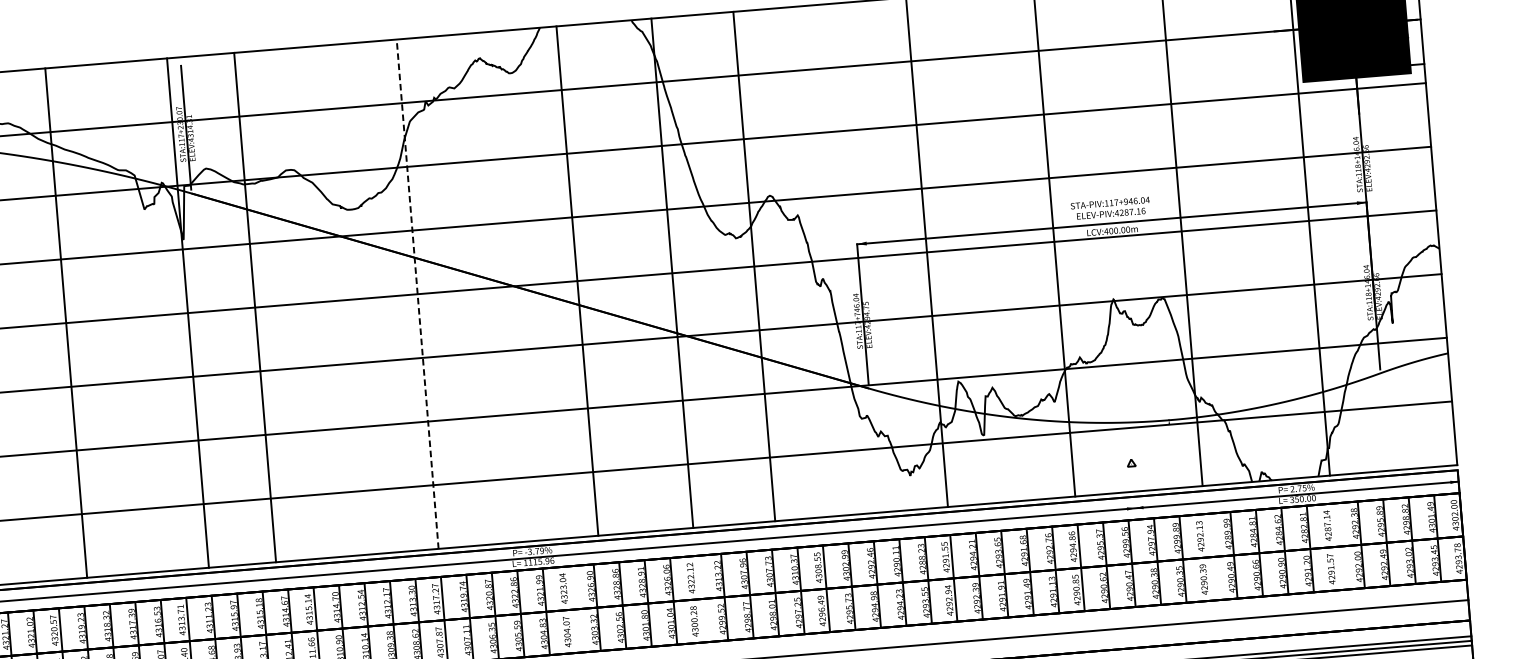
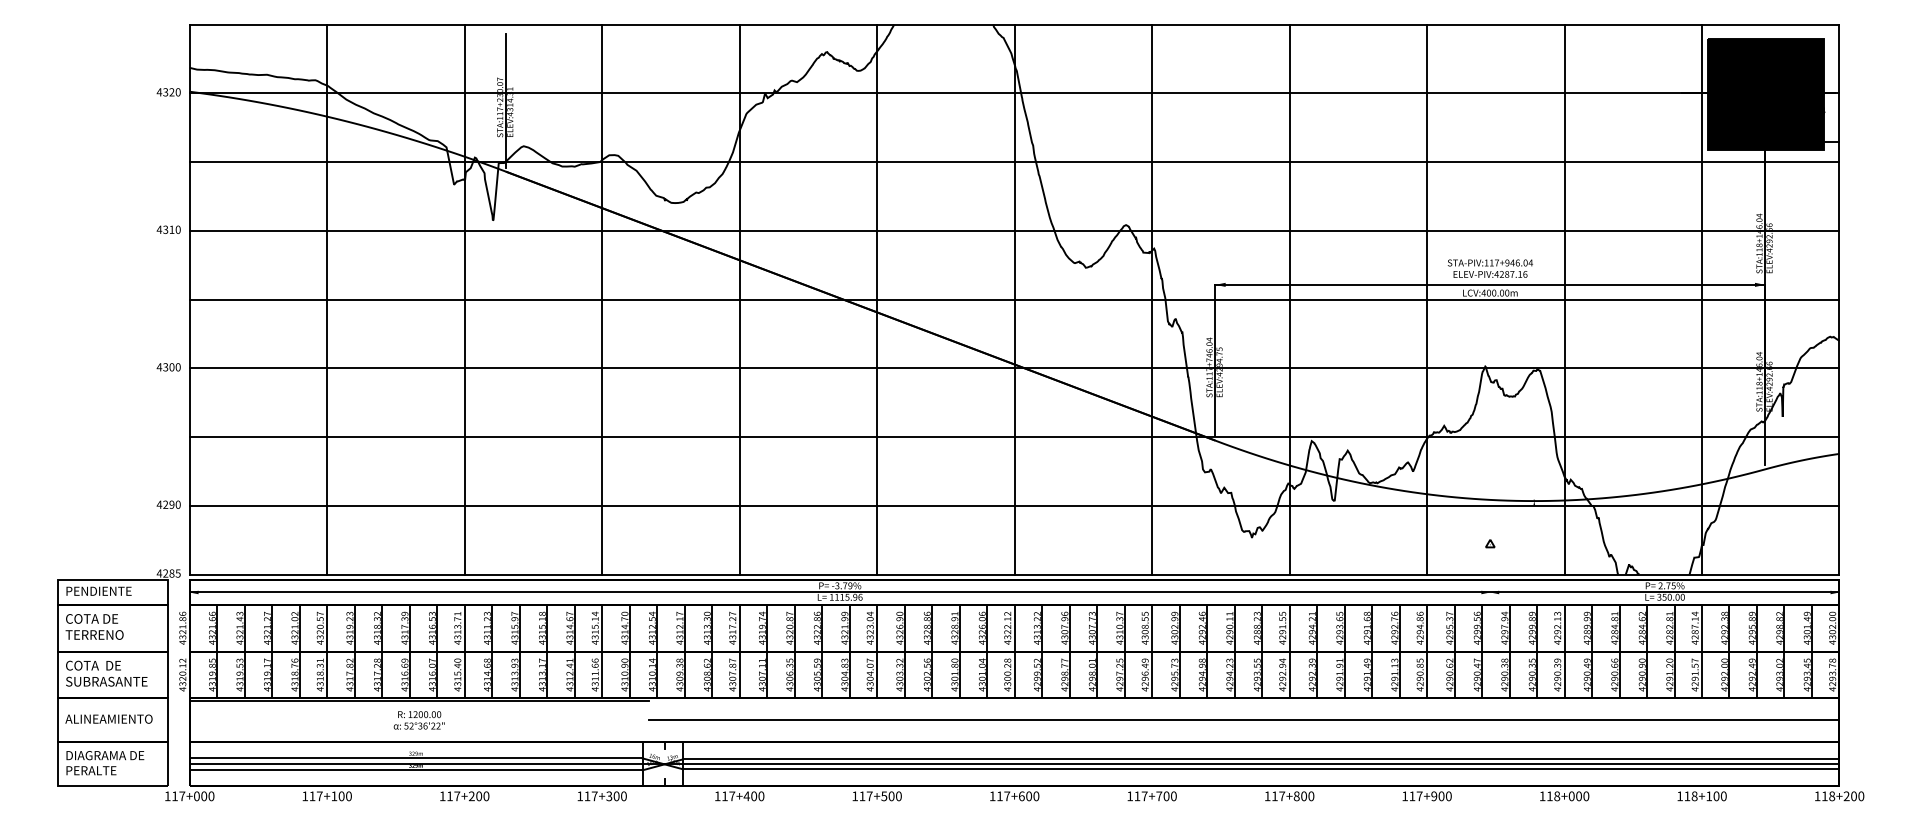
line: (754, 266) -> (1152, 299), moved
line: (577, 280) -> (877, 299), moved
line: (417, 294) -> (739, 299), dashed -> solid
line: (255, 307) -> (602, 299), moved
line: (187, 312) -> (464, 299), moved
line: (66, 322) -> (327, 299), moved
line: (1335, 546) -> (1701, 651), added
line: (1208, 557) -> (1564, 651), added
line: (699, 599) -> (1014, 651), added
line: (572, 609) -> (877, 651), added

